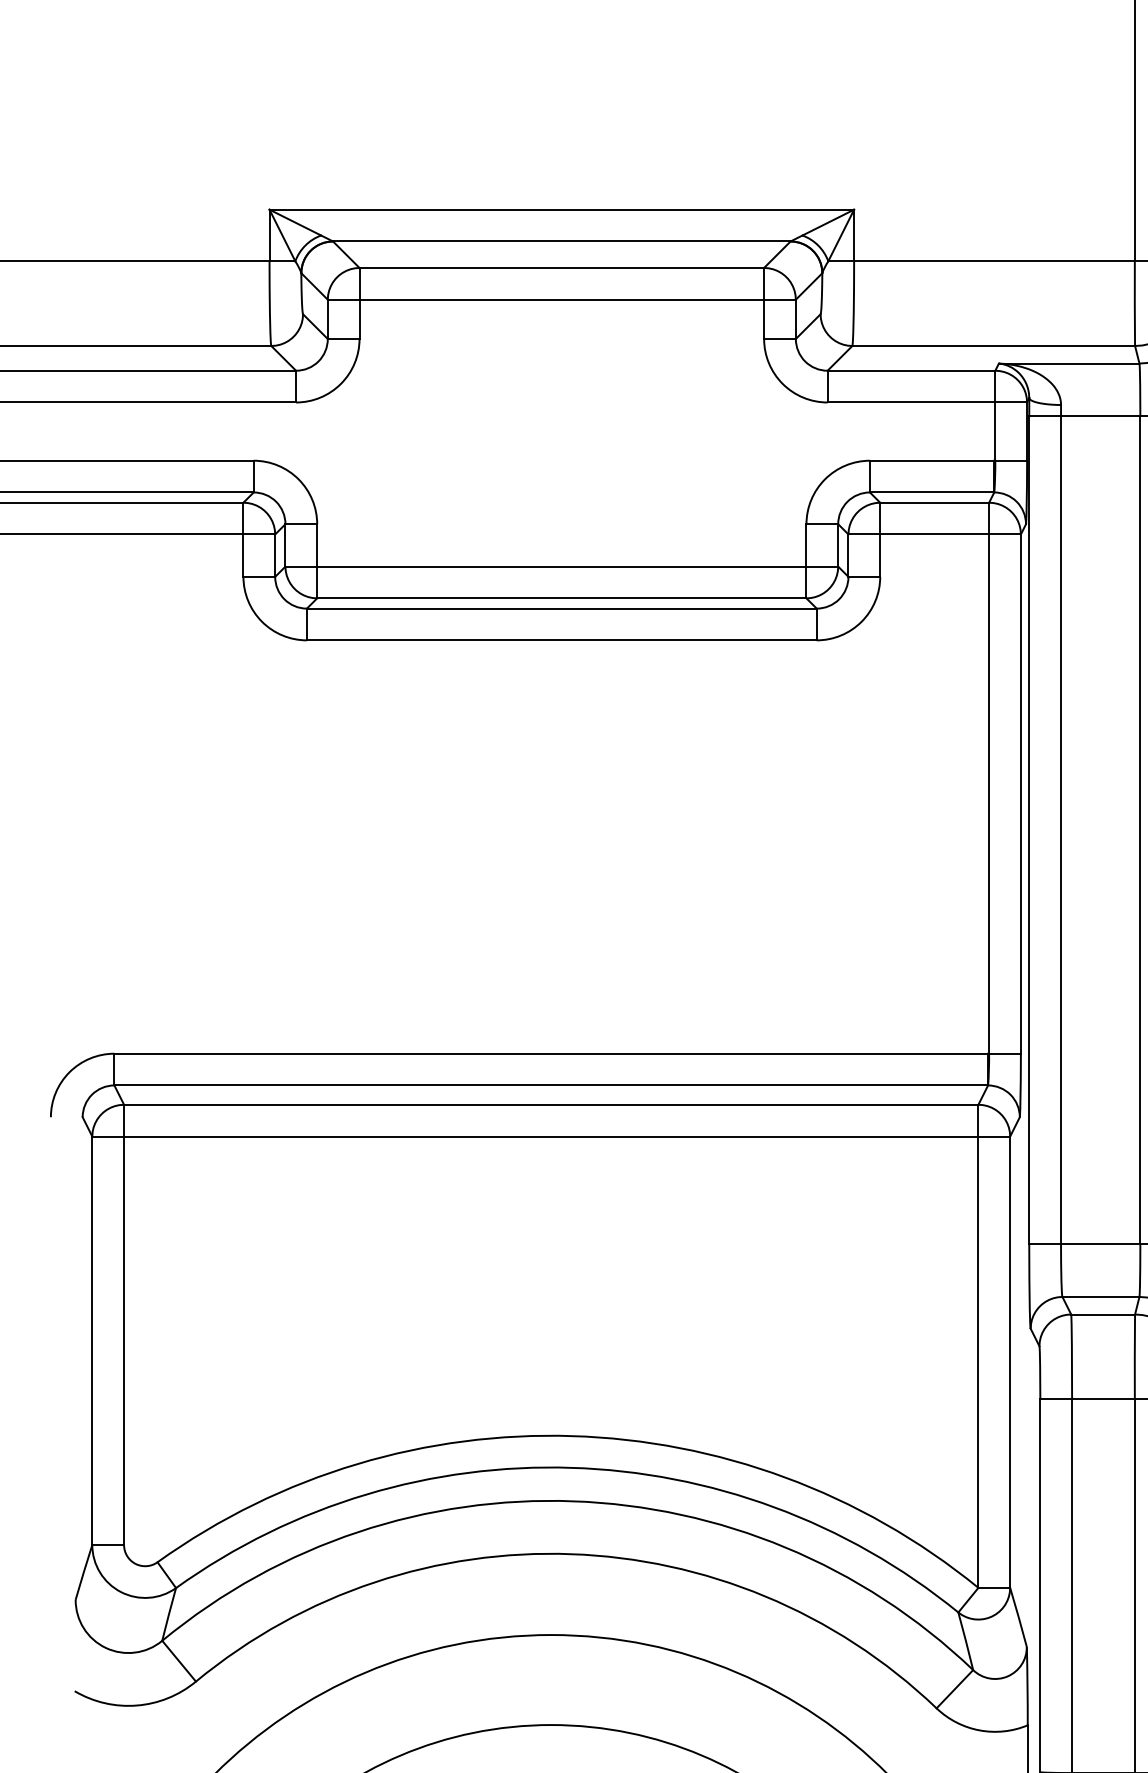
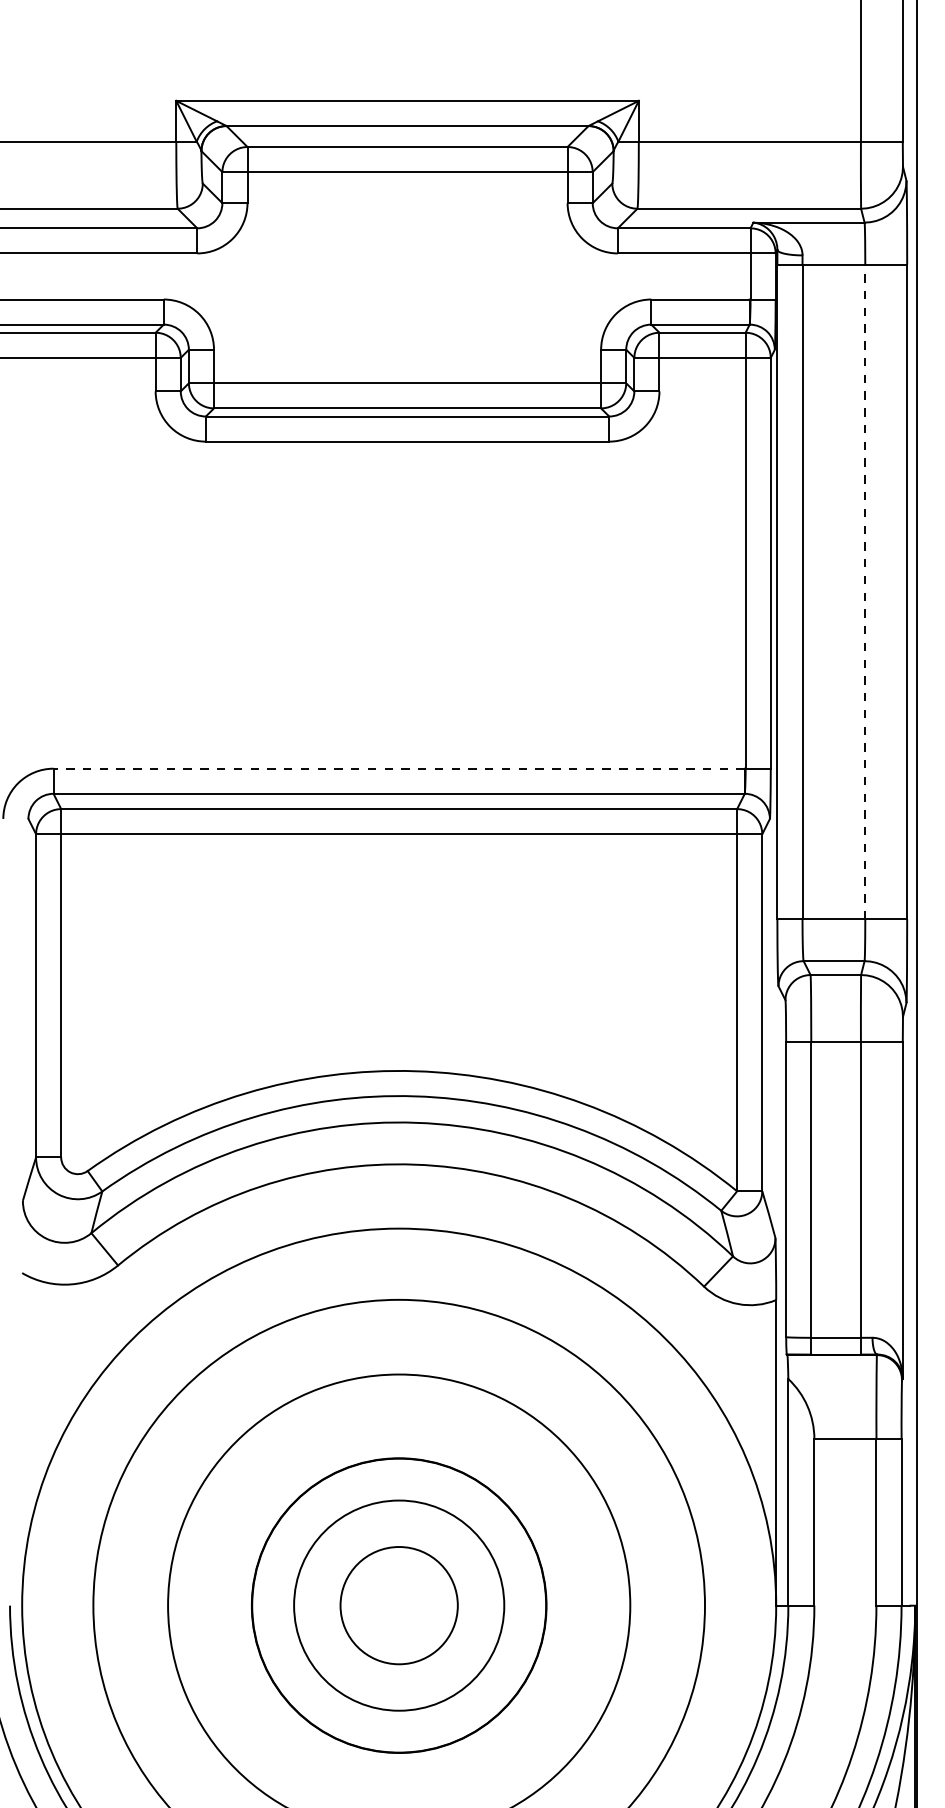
line: (1140, 829) -> (865, 591), solid -> dashed
line: (551, 1053) -> (399, 768), solid -> dashed

